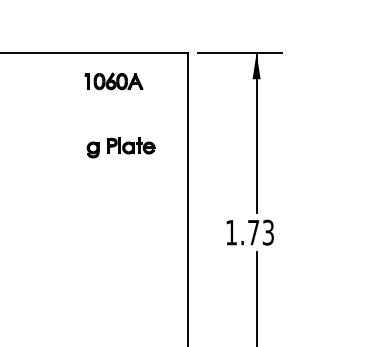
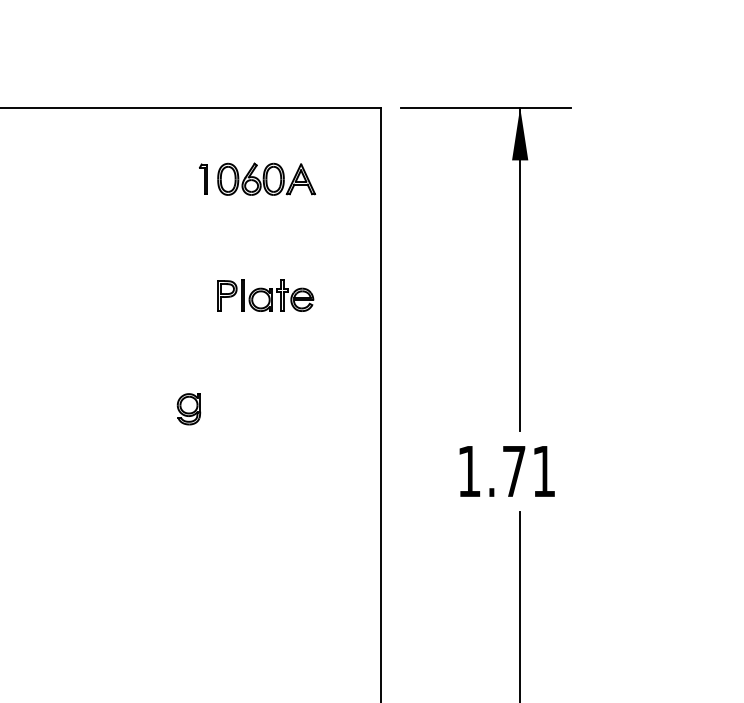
part: (113, 81) -> (256, 179), moved
part: (92, 149) -> (187, 408), moved
text: (267, 232) -> (542, 471), 1.73 -> 1.71

